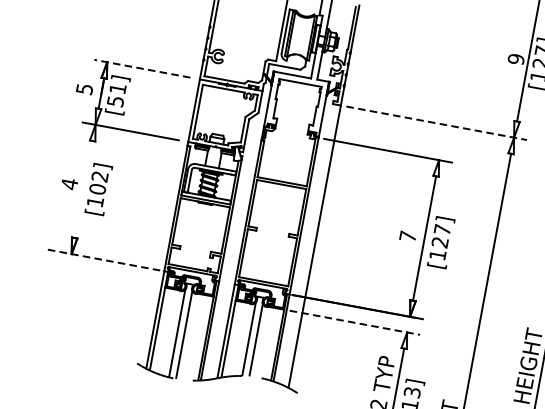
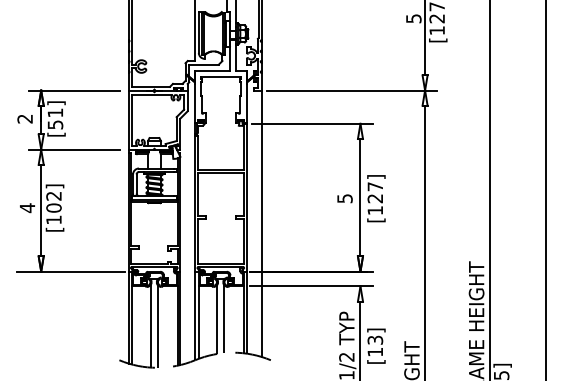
text: (515, 58) -> (413, 18), 9 -> 5
line: (141, 68) -> (73, 90), dashed -> solid
text: (84, 88) -> (24, 118), 5 -> 2
line: (437, 123) -> (352, 90), dashed -> solid
line: (83, 189) -> (41, 210), added
text: (407, 236) -> (344, 198), 7 -> 5
line: (102, 259) -> (70, 271), dashed -> solid
line: (355, 323) -> (311, 286), dashed -> solid

